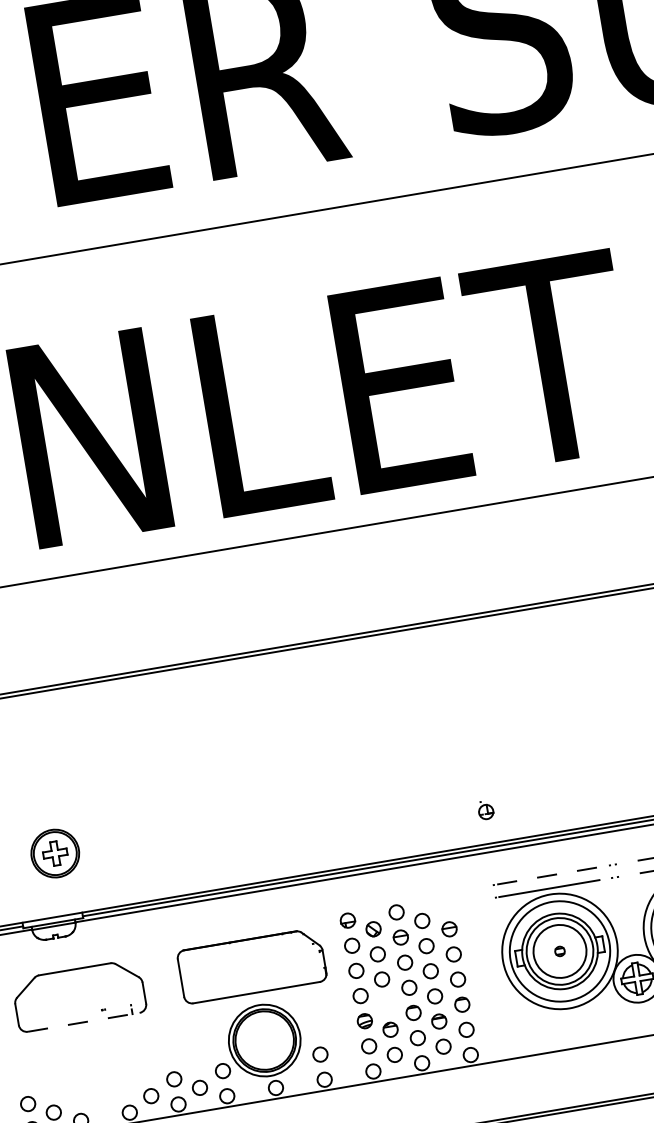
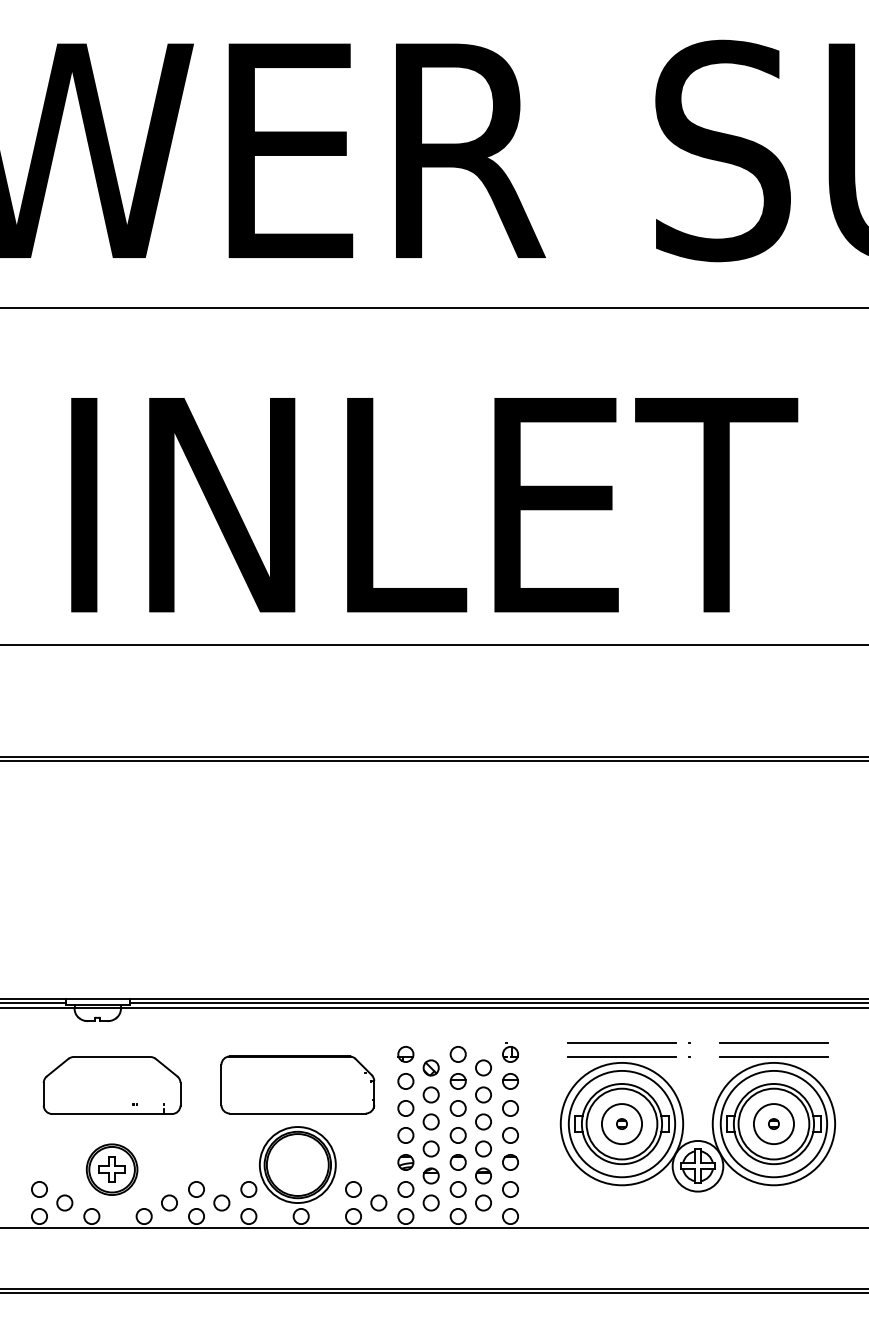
part: (485, 810) -> (510, 1052), moved
part: (54, 853) -> (111, 1169), moved
line: (547, 876) -> (622, 1043), dashed -> solid
circle: (559, 951) -> (621, 1124), size x0.71
circle: (385, 1004) -> (430, 1148), added
line: (84, 1021) -> (112, 1113), dashed -> solid
circle: (345, 1062) -> (378, 1202), added

